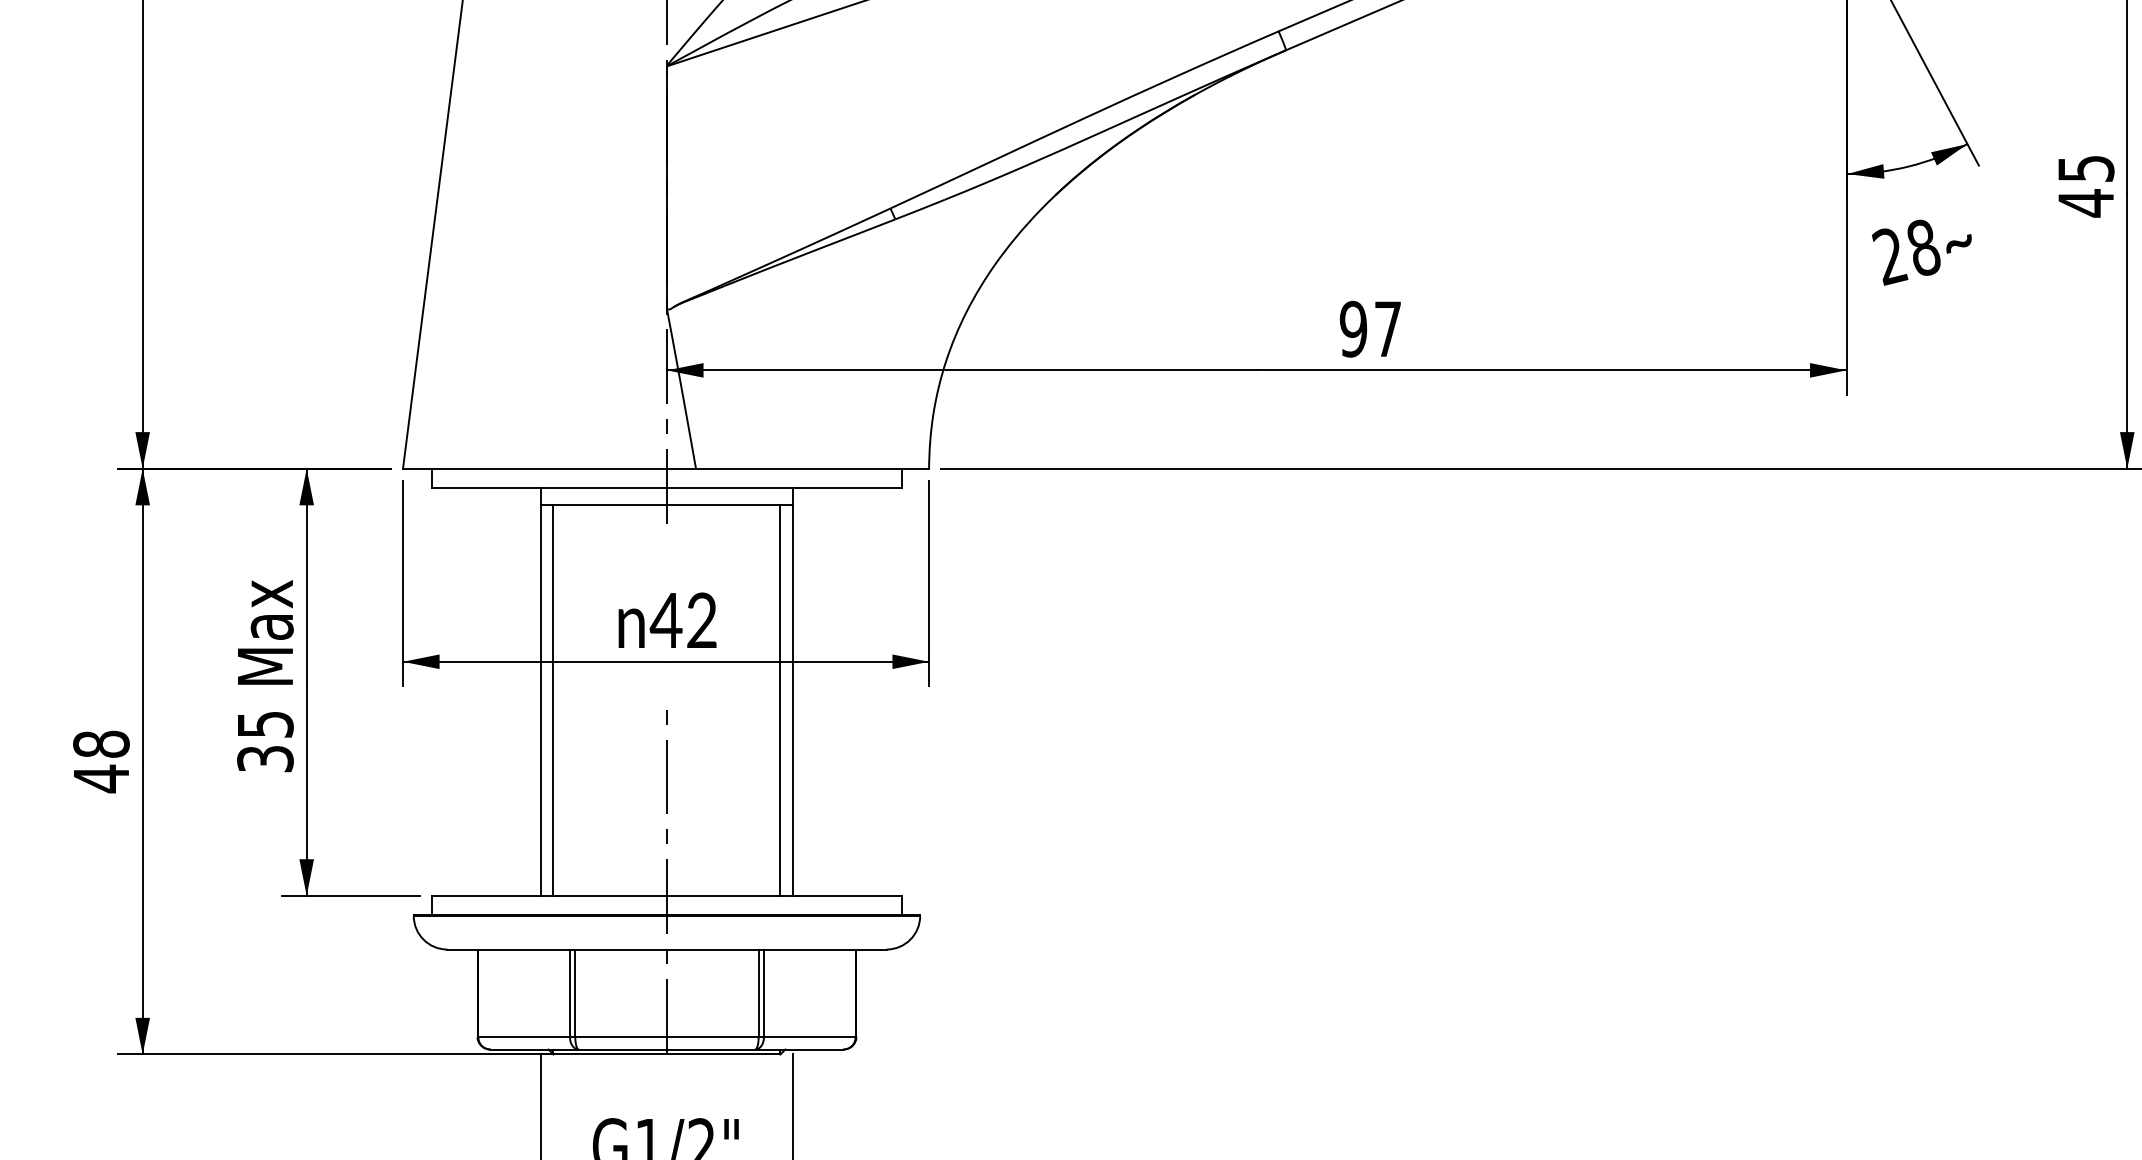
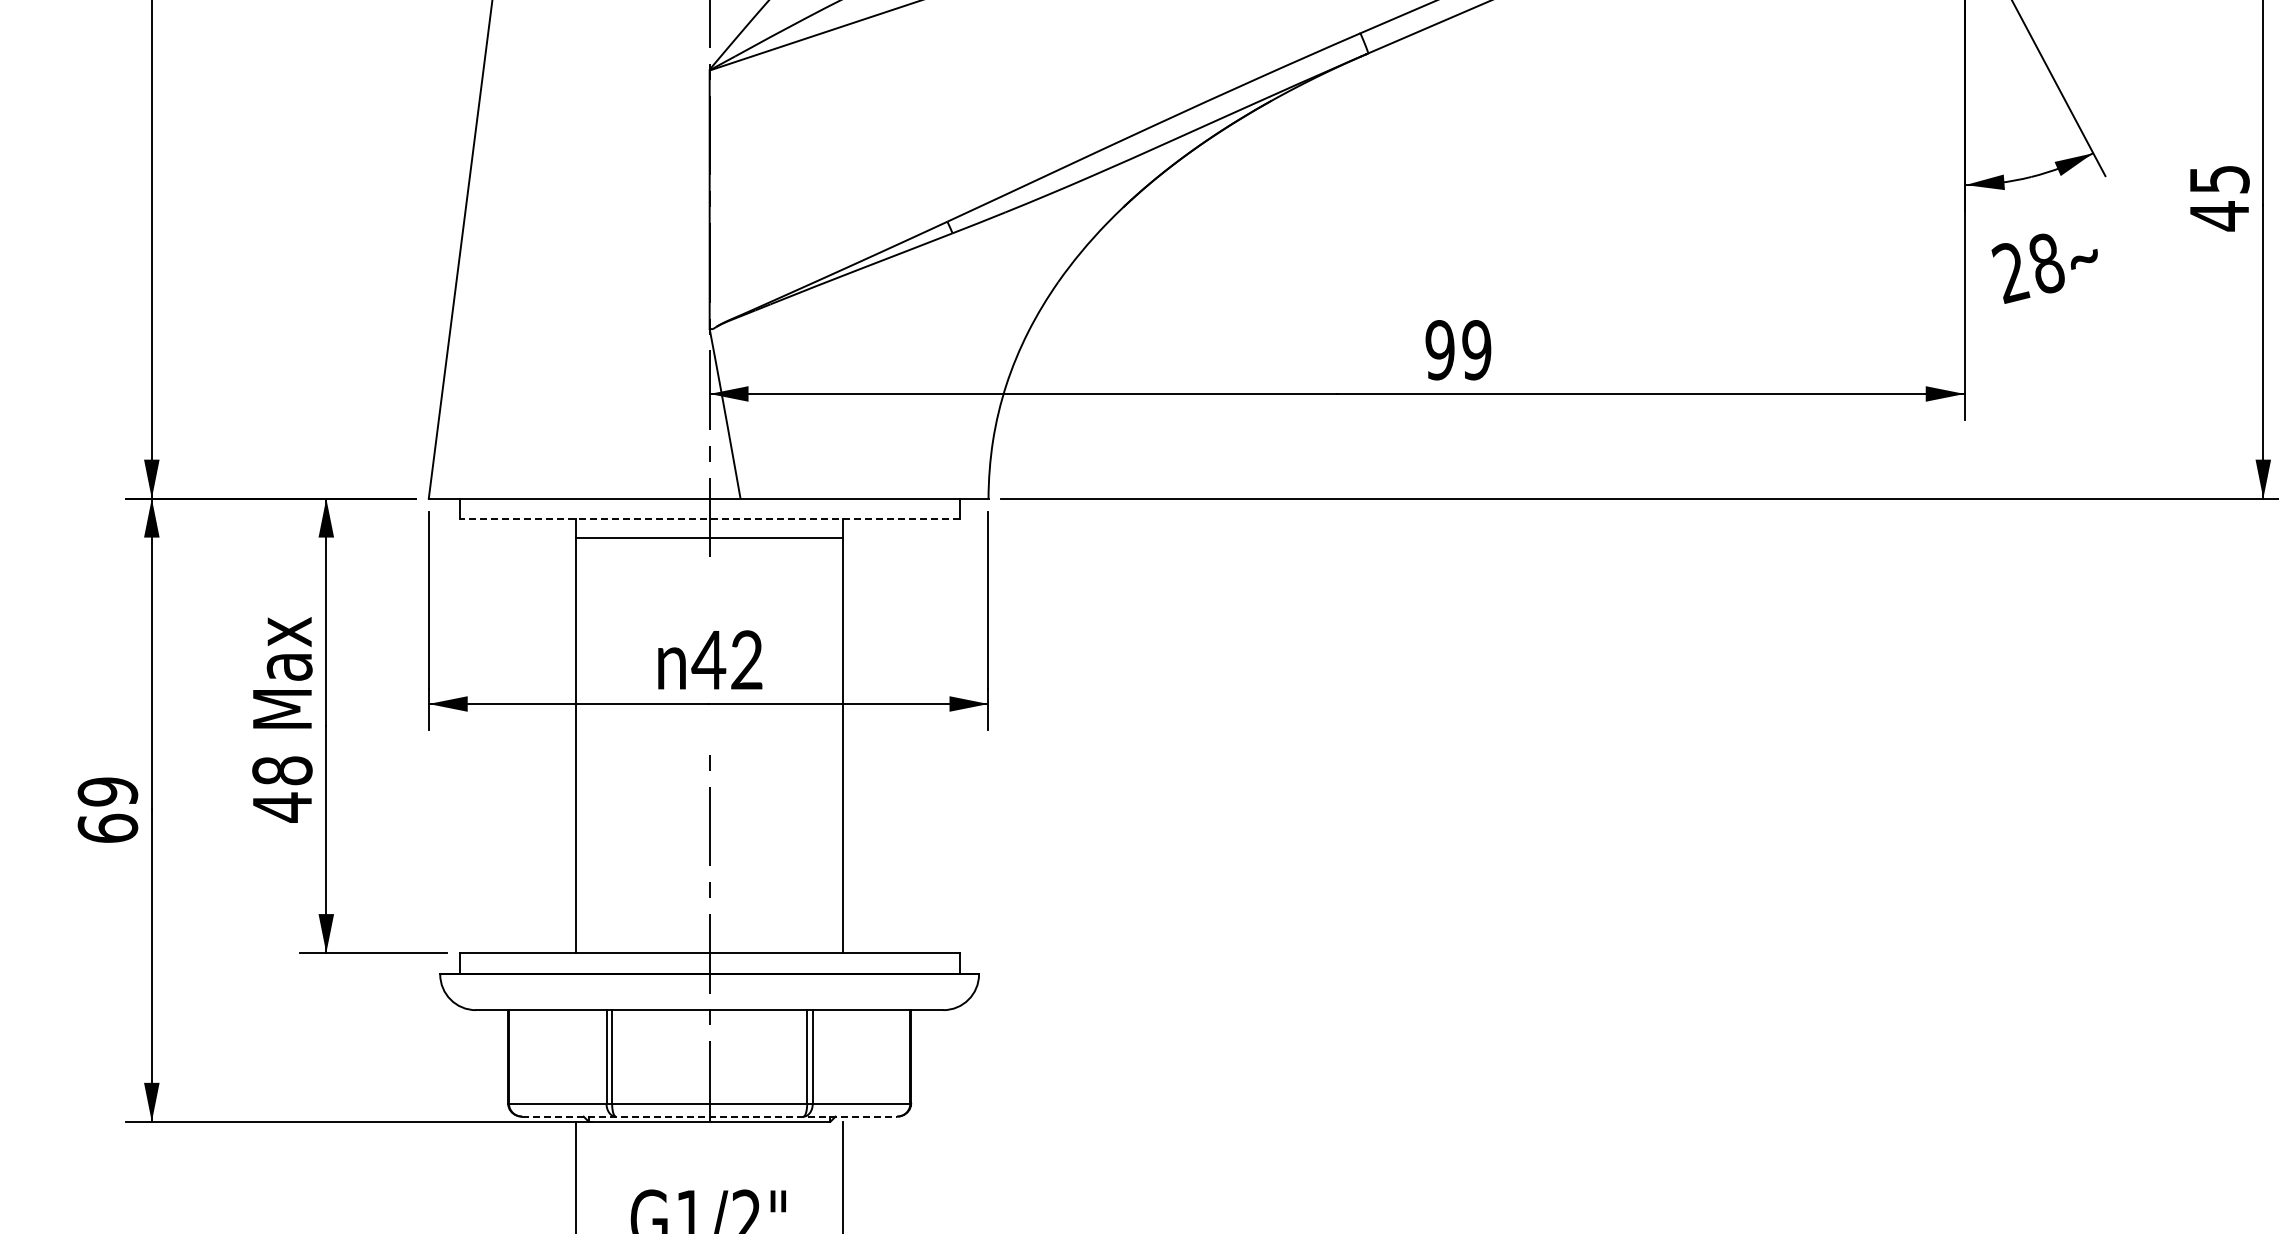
text: (1387, 329) -> (1476, 350), 97 -> 99
line: (666, 488) -> (709, 519), solid -> dashed
line: (553, 700) -> (588, 745), removed
line: (780, 700) -> (830, 745), removed
text: (265, 742) -> (282, 789), 35 -> 48
text: (101, 761) -> (107, 810), 48 -> 69
line: (666, 1049) -> (709, 1116), solid -> dashed

